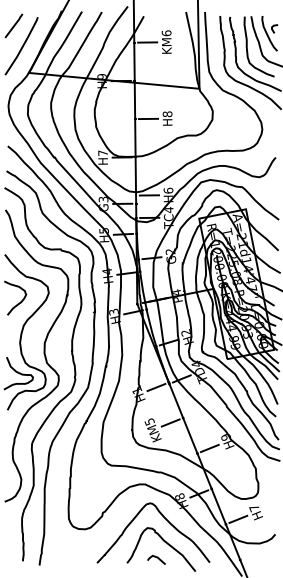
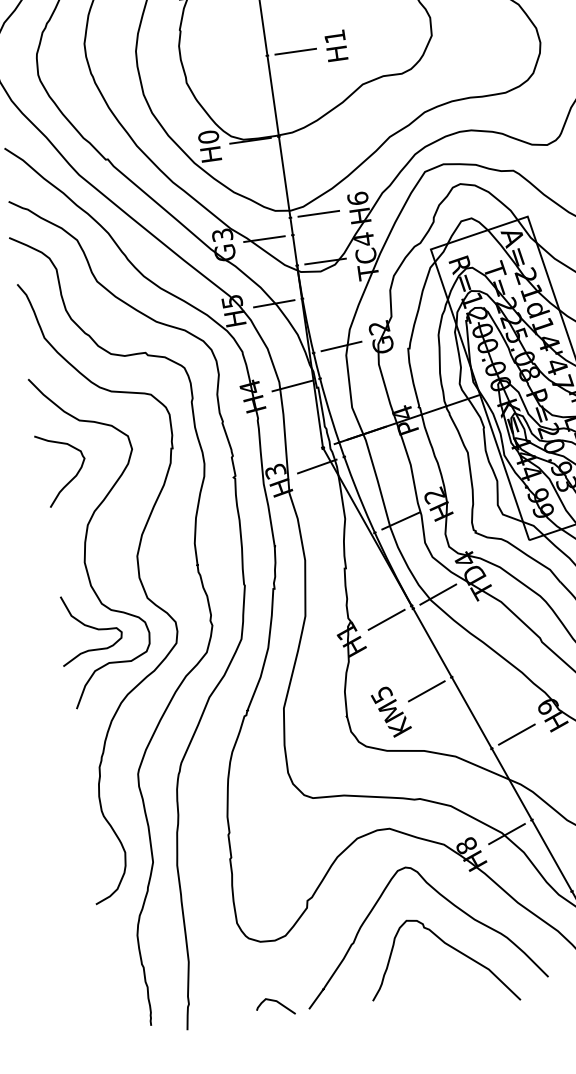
text: (167, 114) -> (334, 36), H8 -> H1
text: (102, 153) -> (207, 137), H7 -> H0
curve: (156, 558) -> (274, 1003), moved

